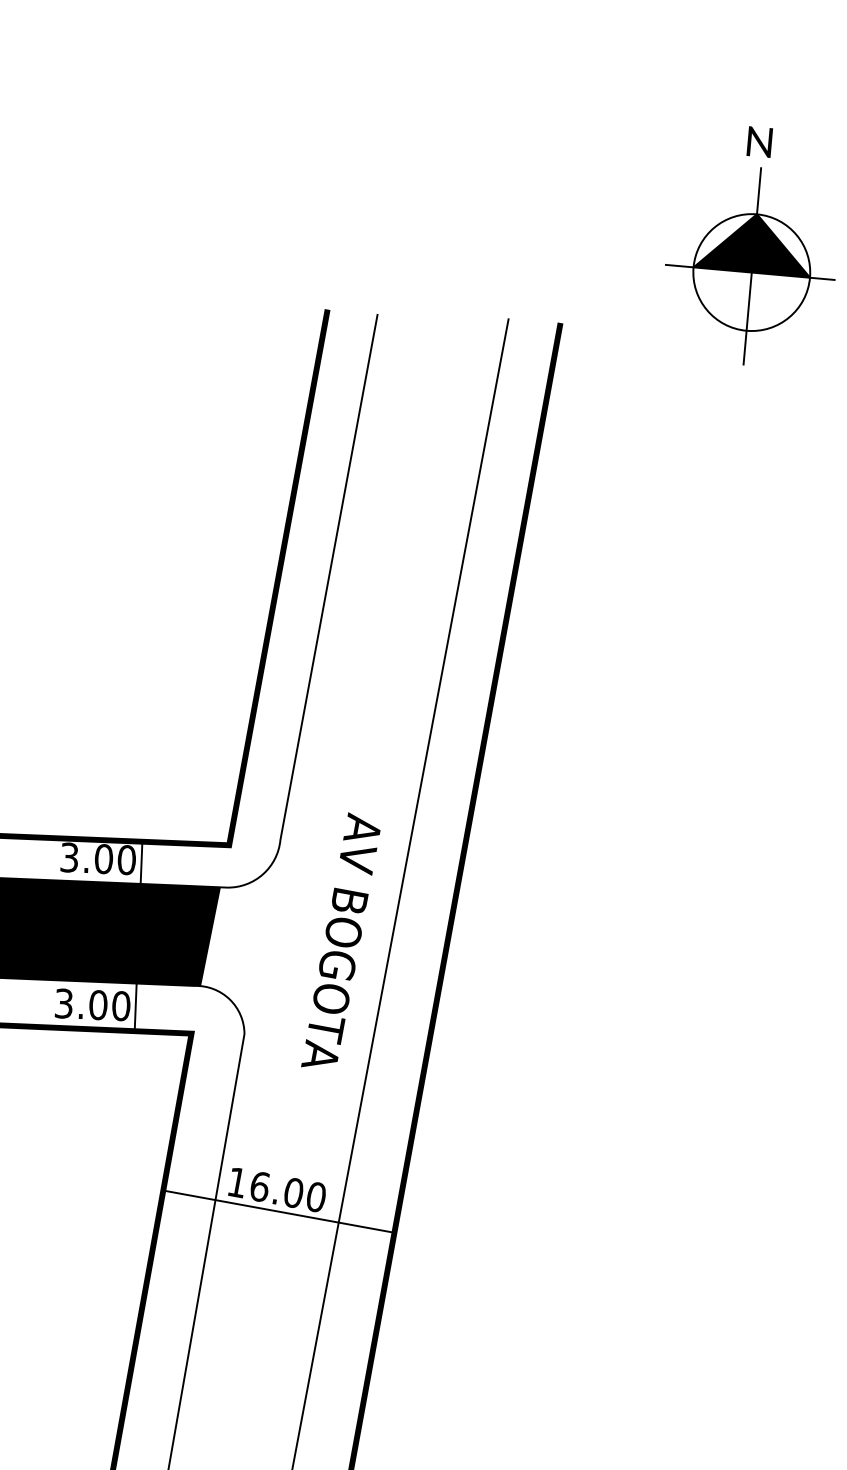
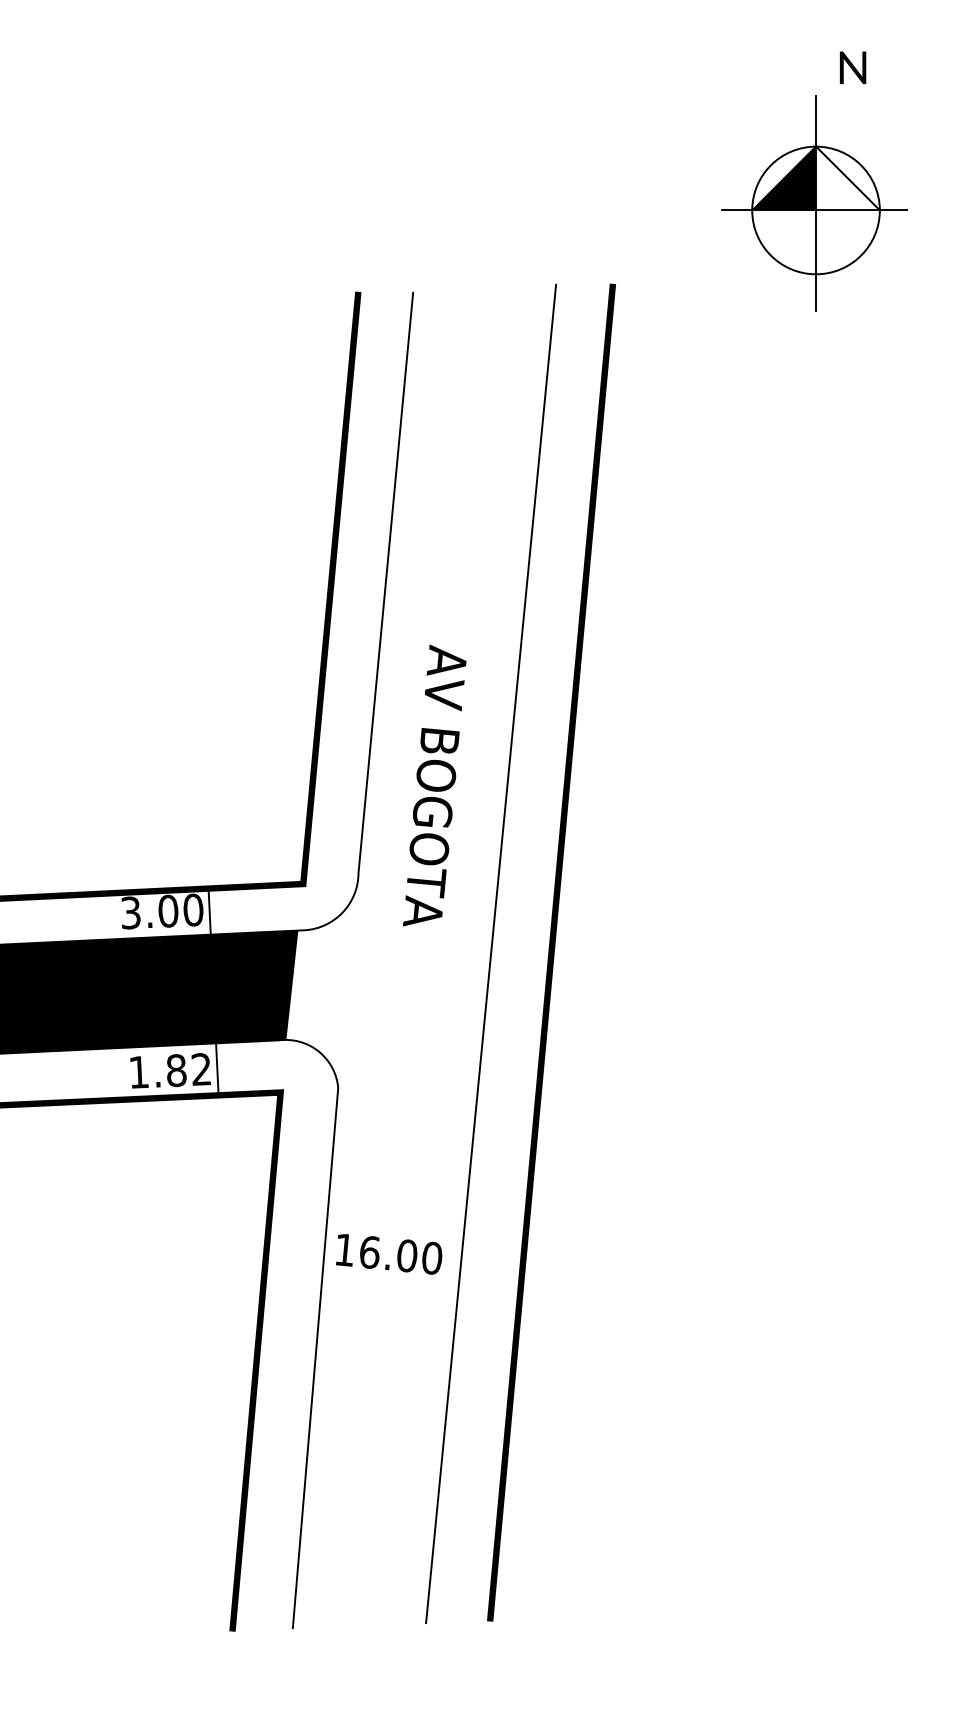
text: (760, 141) -> (853, 67), moved
fill: (784, 246) -> (848, 178), removed
text: (341, 941) -> (434, 785), moved
text: (92, 1004) -> (170, 1070), 3.00 -> 1.82
line: (278, 1211) -> (392, 1277), removed

